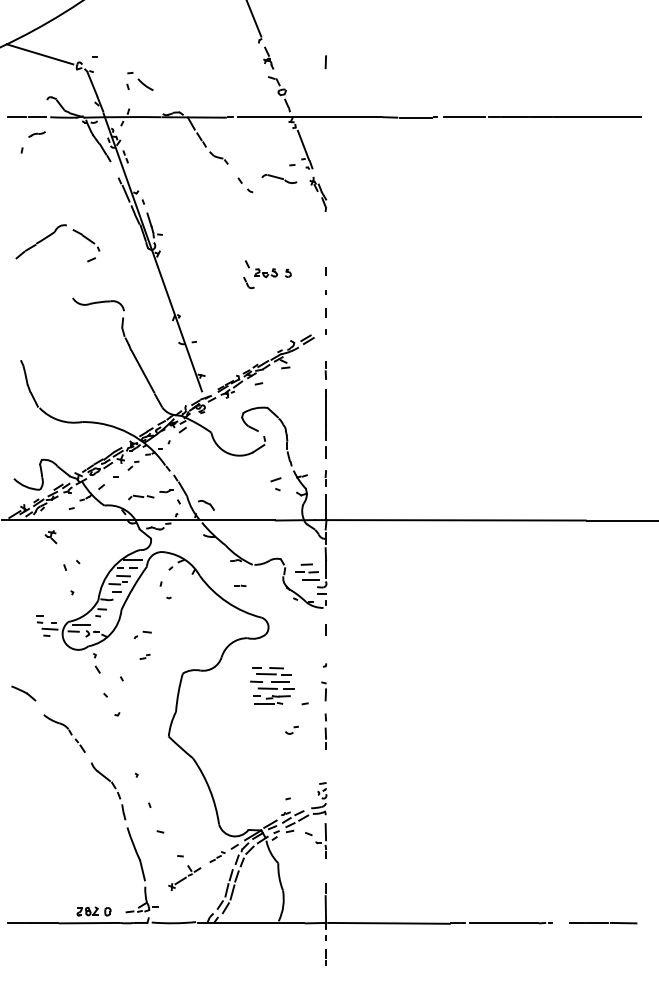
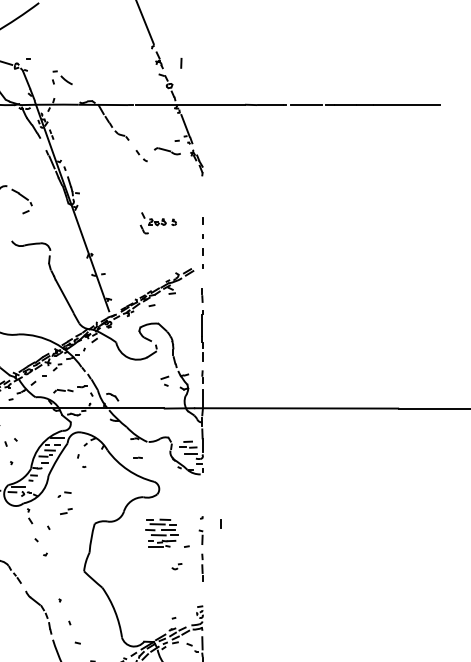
line: (325, 62) -> (181, 63), moved
line: (325, 629) -> (220, 523), moved
part: (144, 656) -> (65, 511), size x1.6

